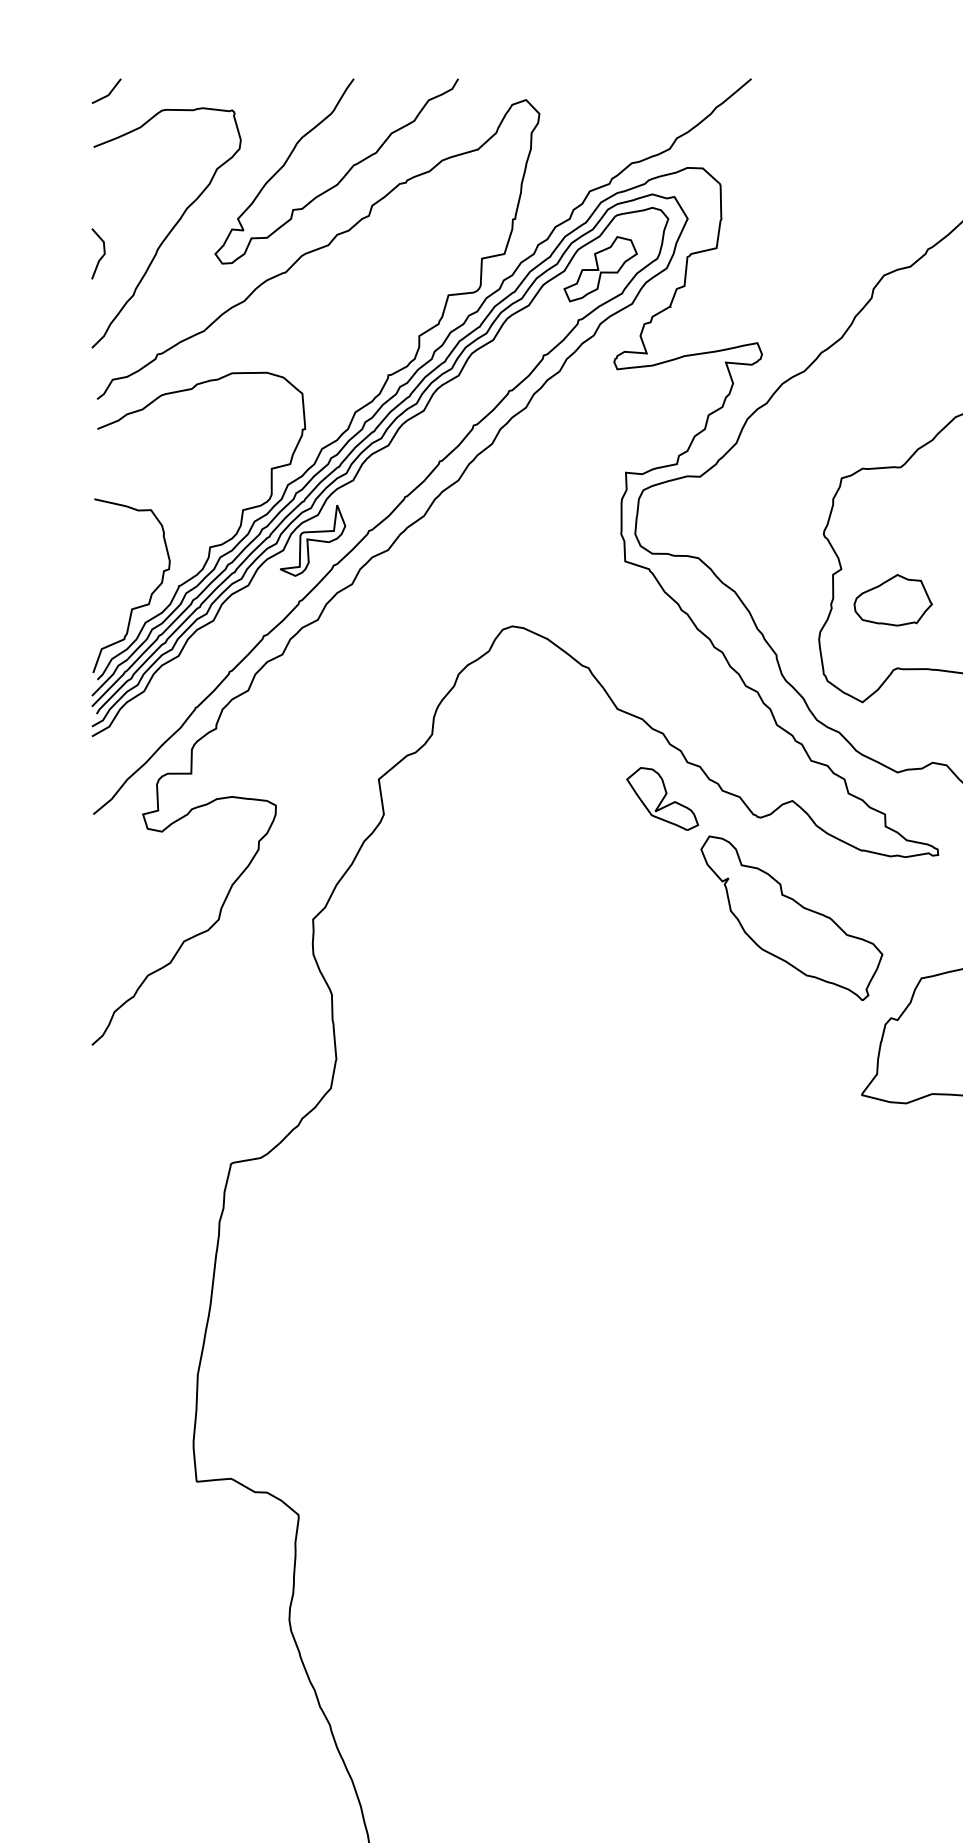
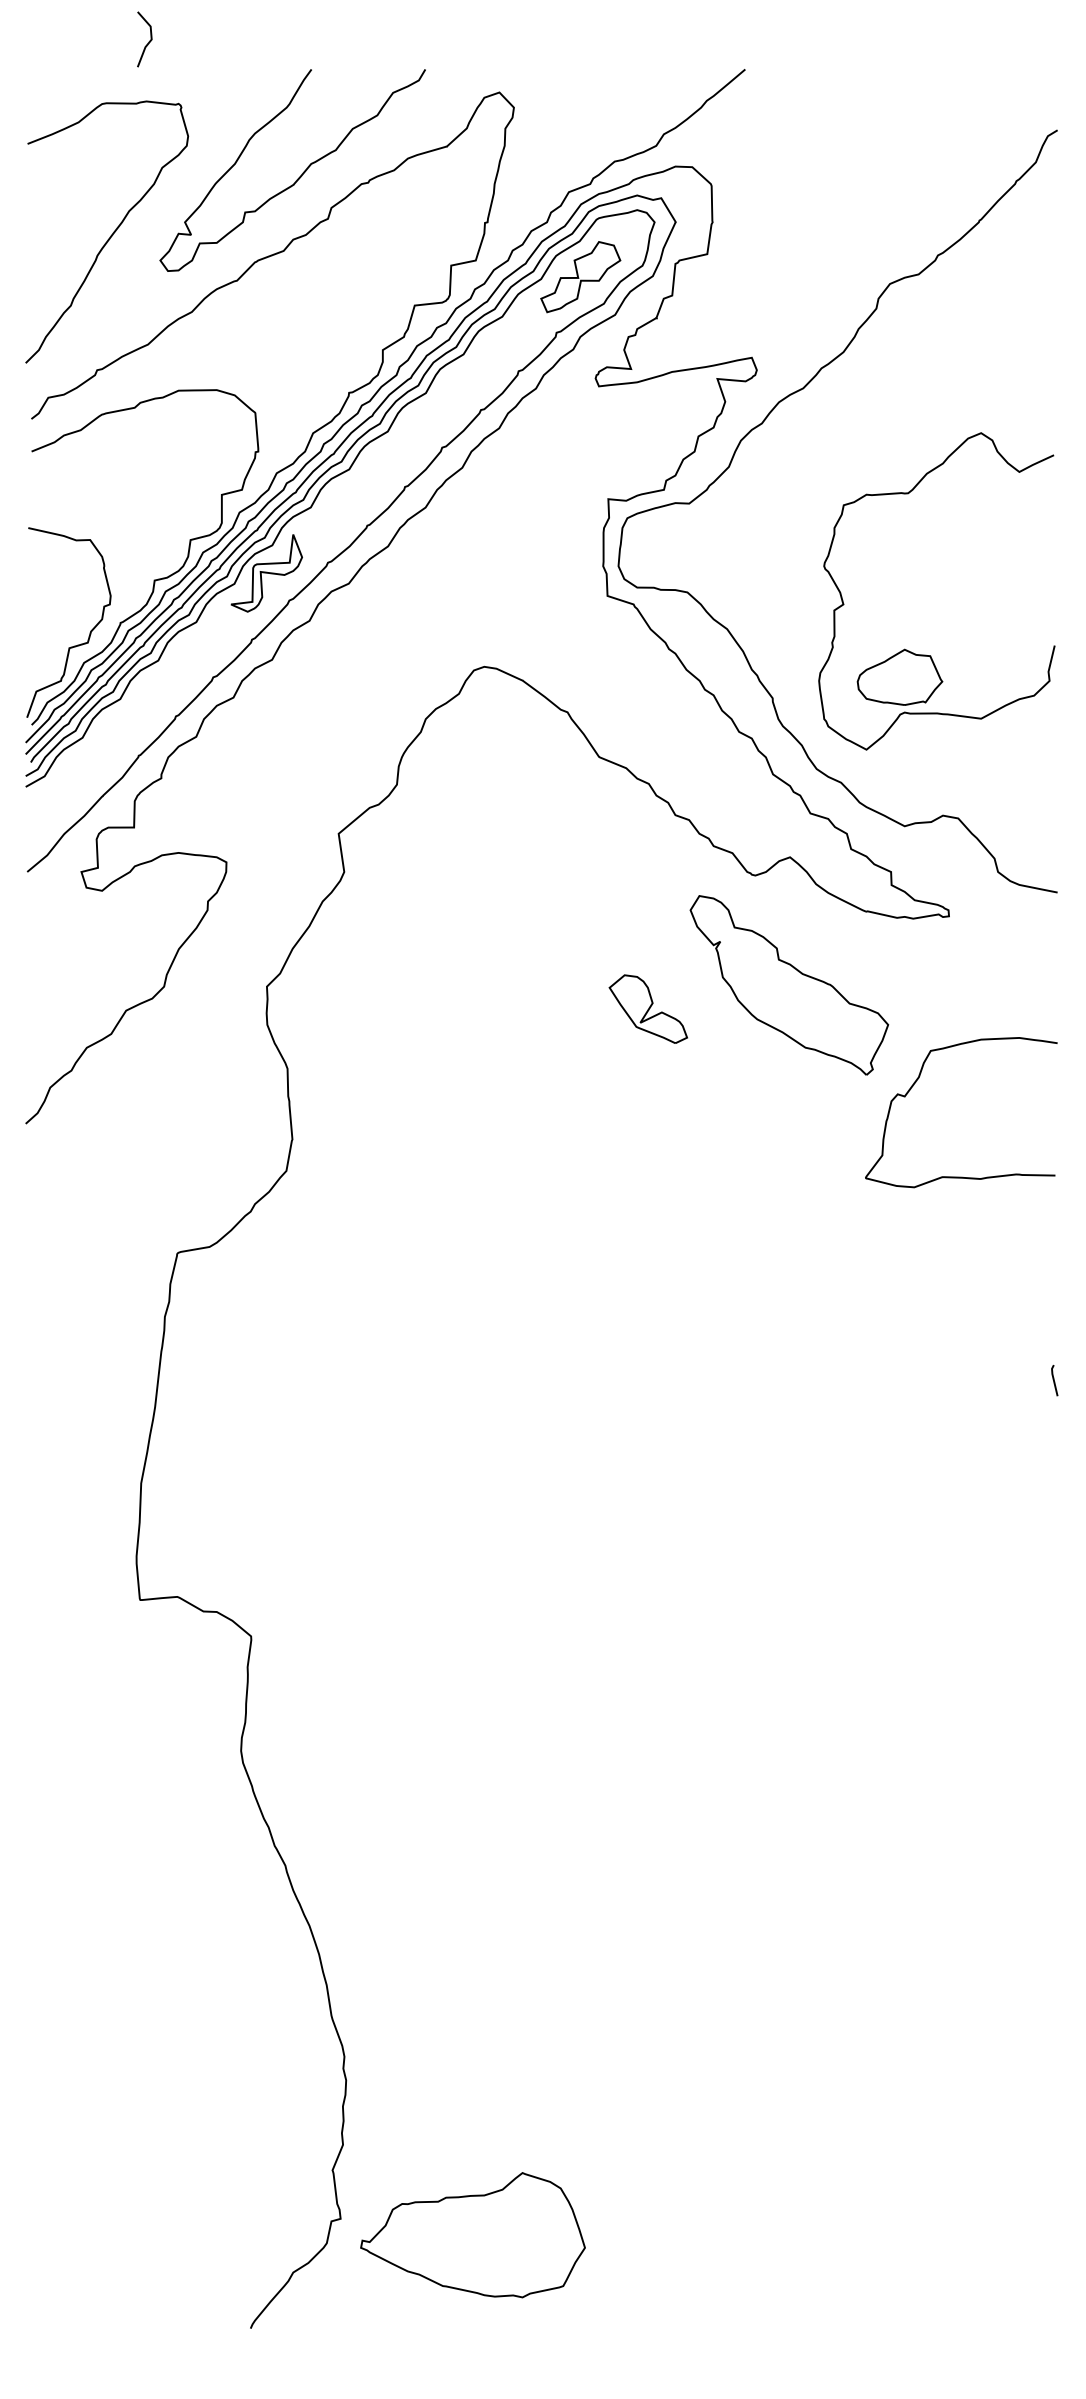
line: (109, 92) -> (44, 84), removed
line: (101, 255) -> (148, 41), moved
part: (892, 599) -> (899, 676), moved
part: (661, 798) -> (647, 1008), moved

